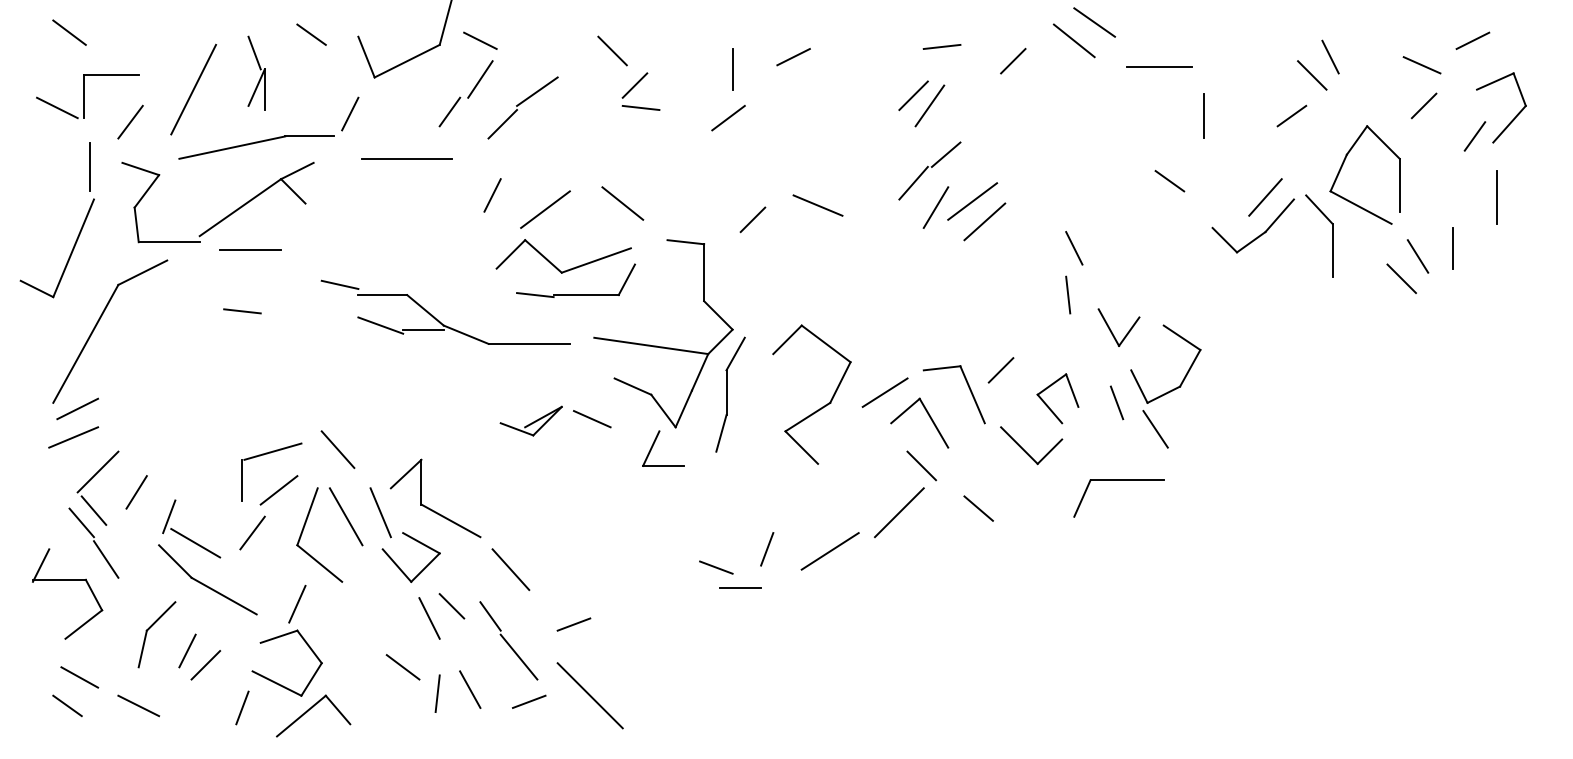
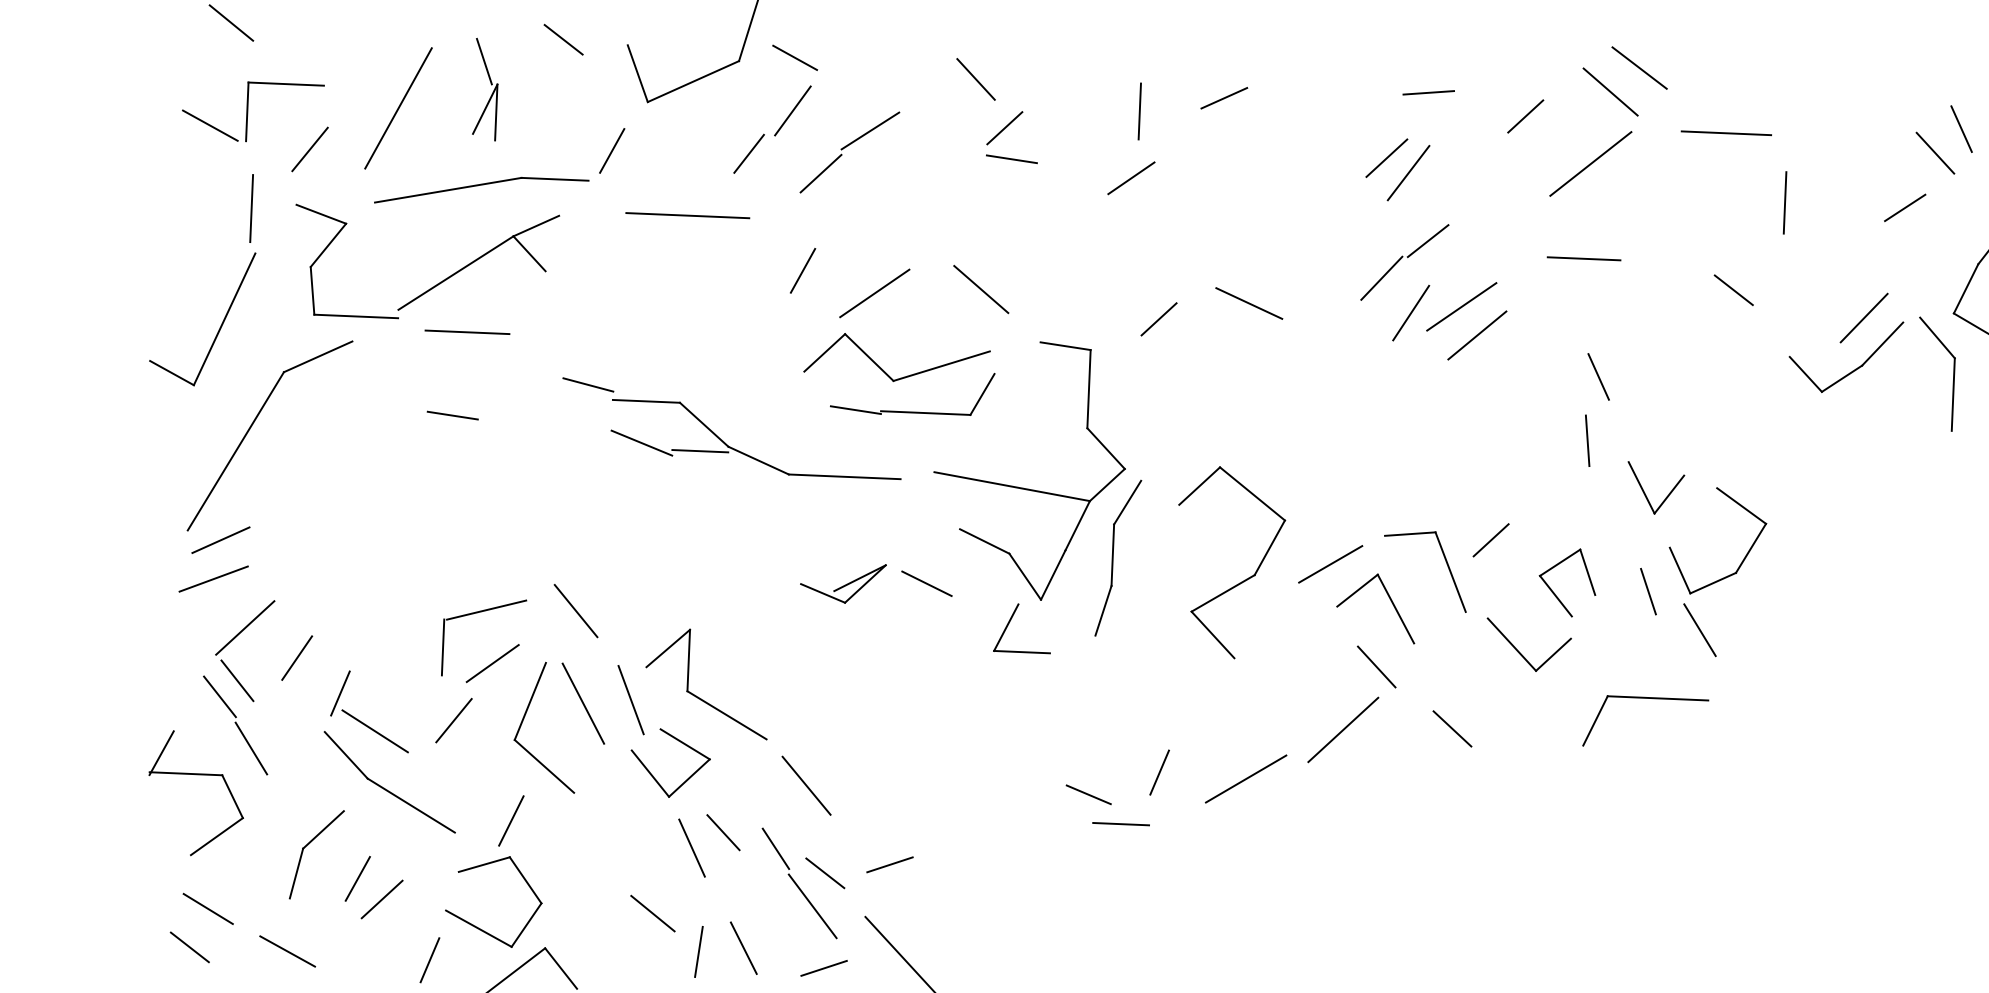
line: (1061, 93) -> (1590, 163), added
line: (1060, 162) -> (1584, 258), added
line: (526, 632) -> (824, 872), added

